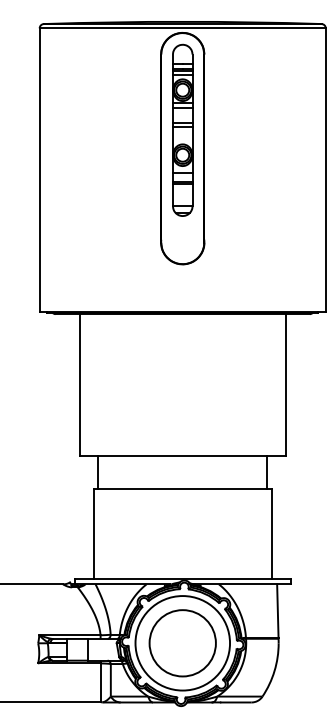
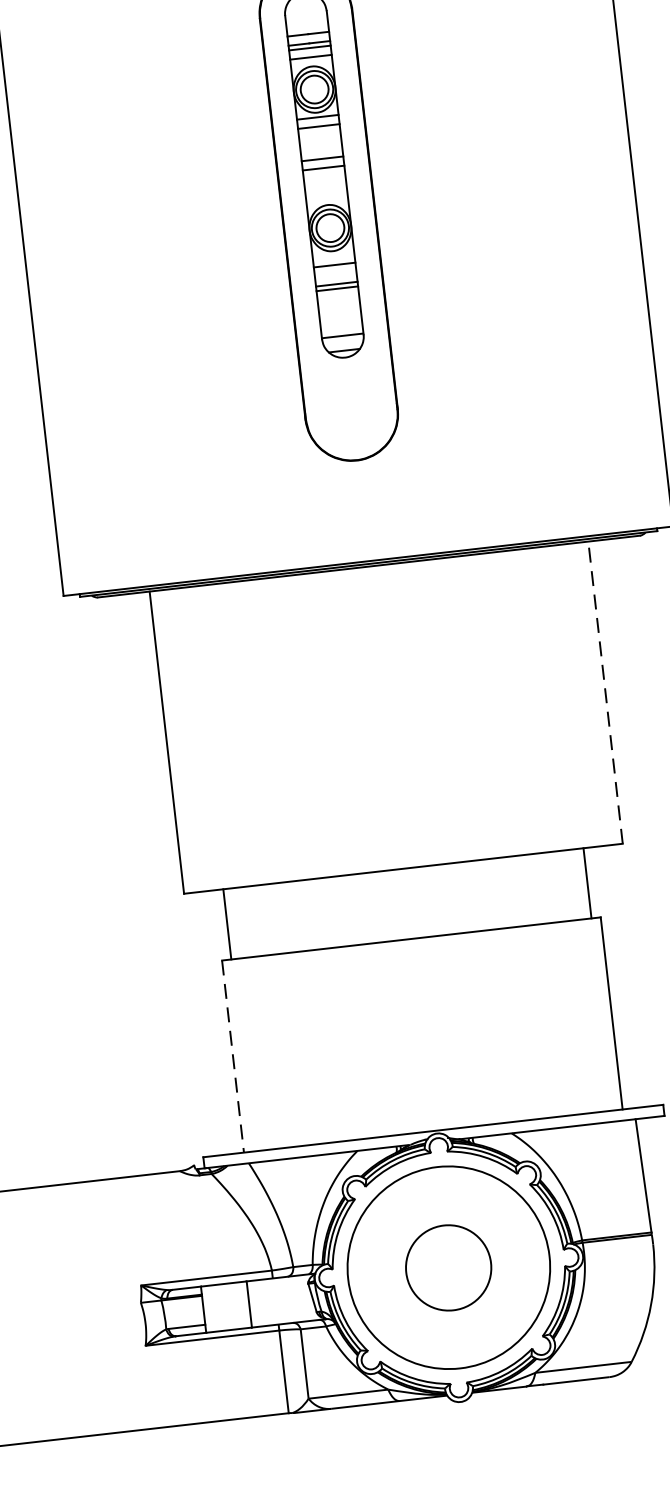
line: (285, 385) -> (605, 693), solid -> dashed
line: (93, 534) -> (232, 1057), solid -> dashed
circle: (182, 643) -> (448, 1268), size x0.6

